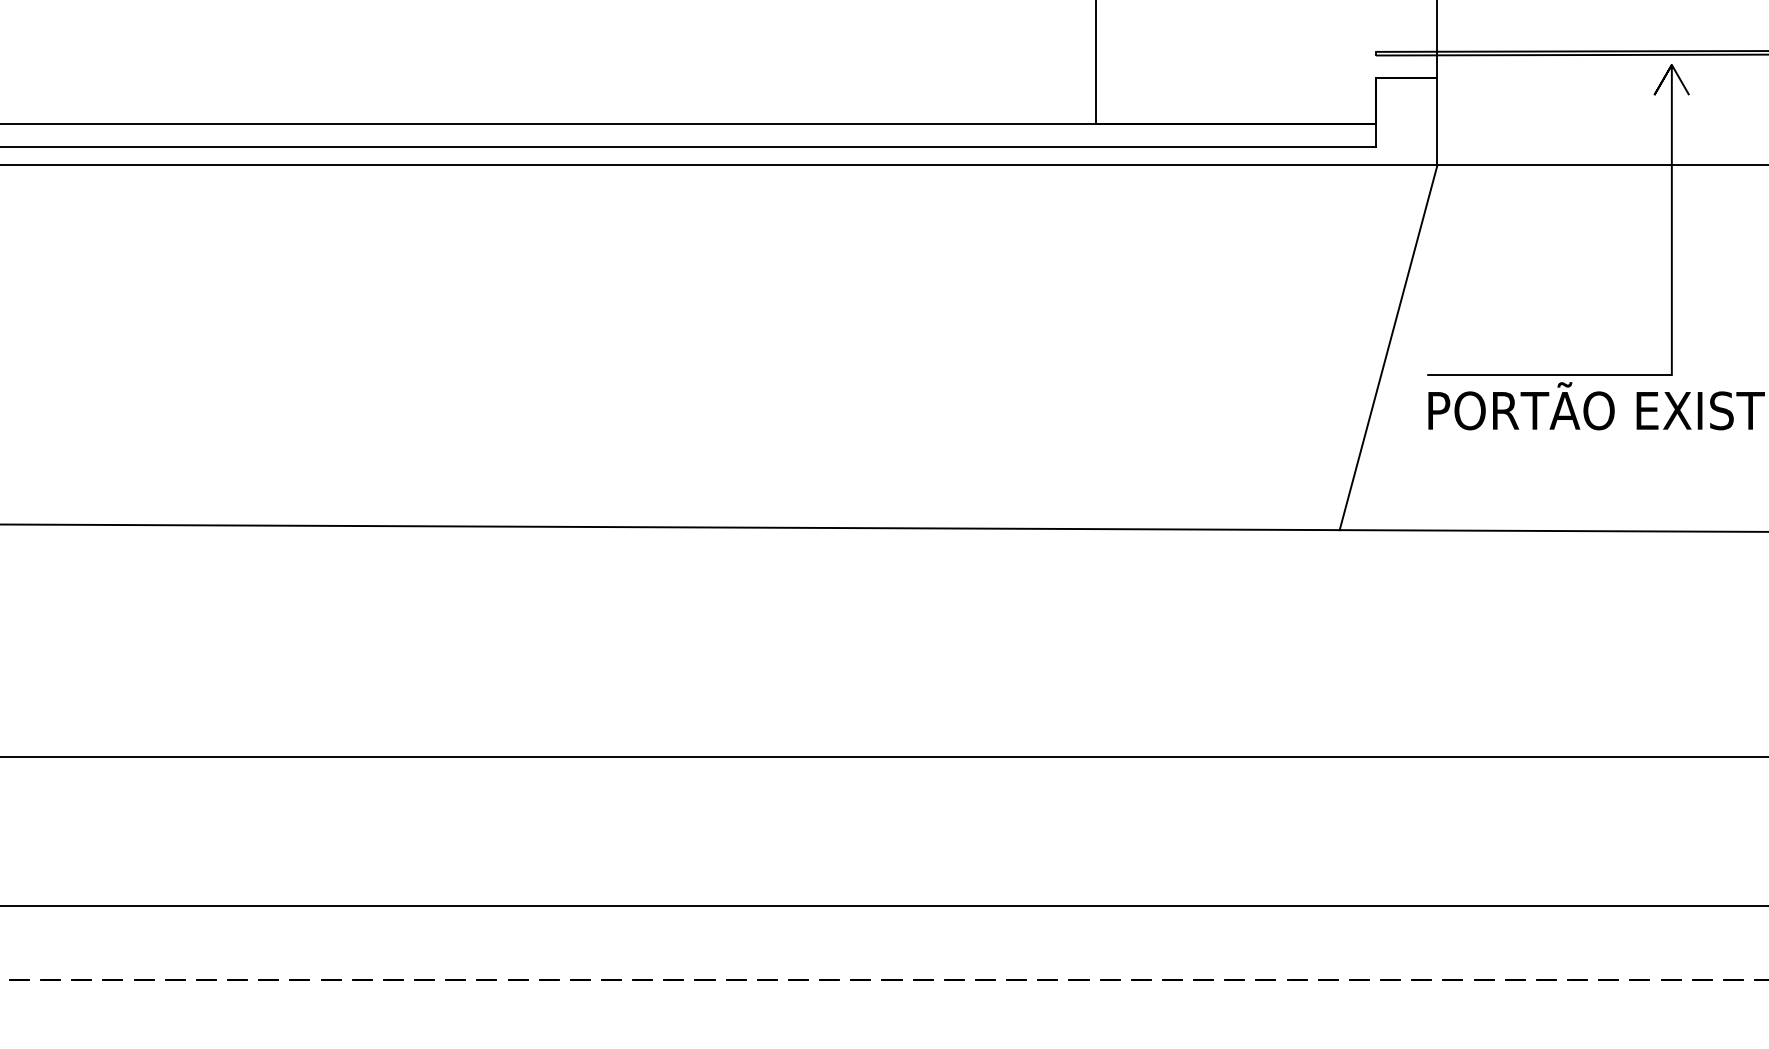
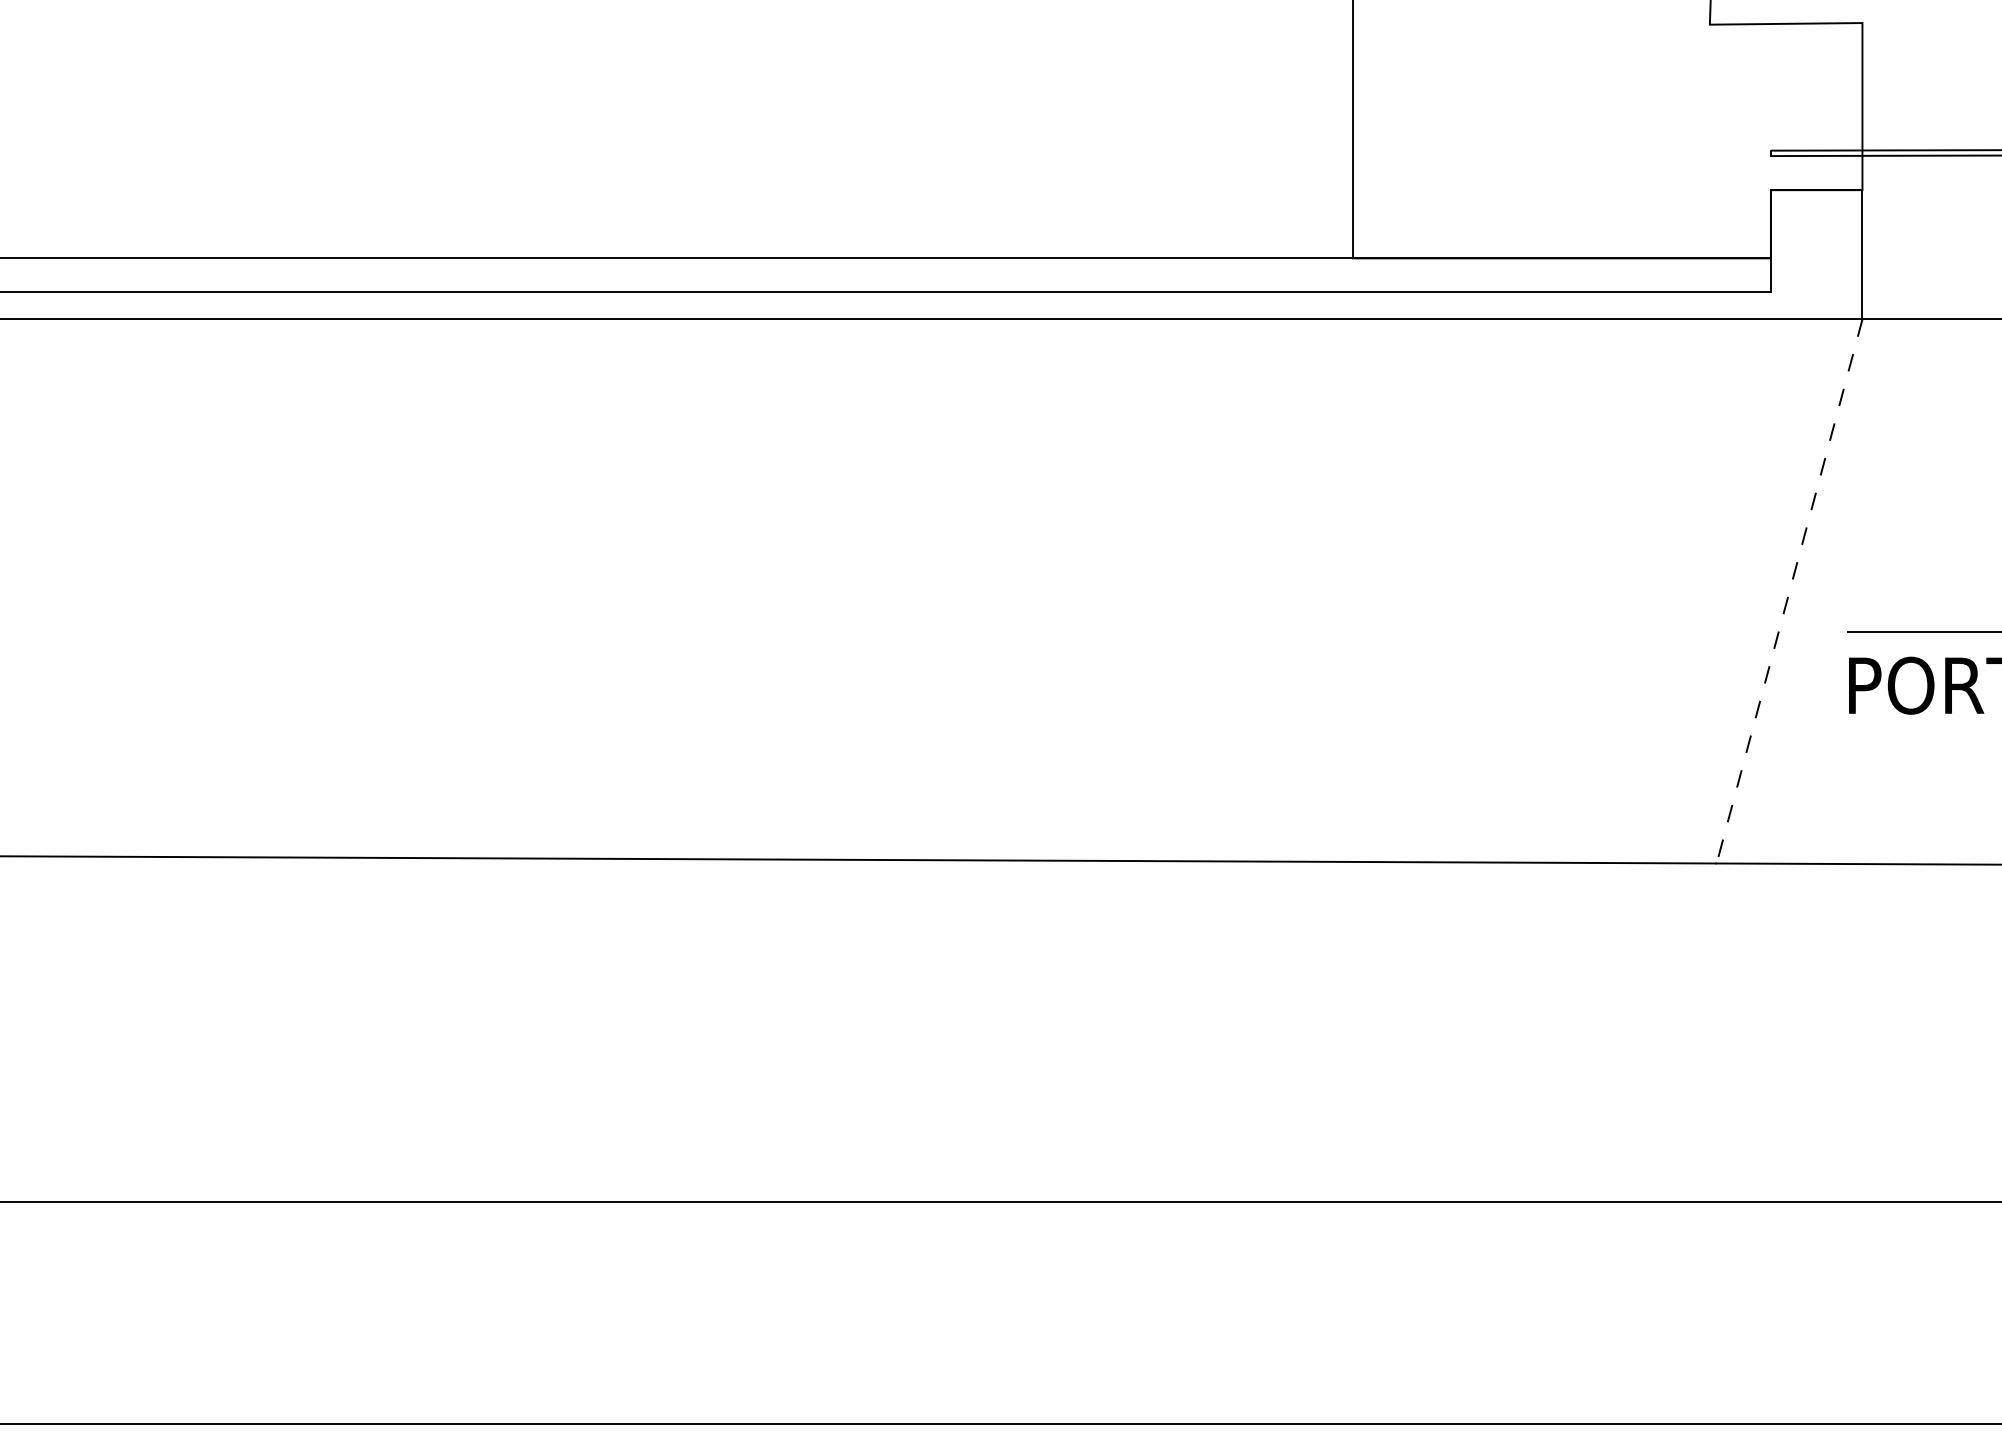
line: (1388, 347) -> (1789, 591), solid -> dashed

